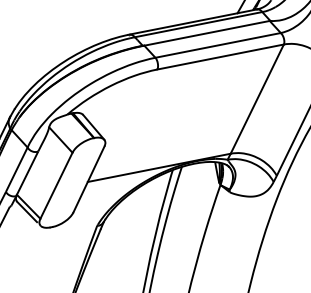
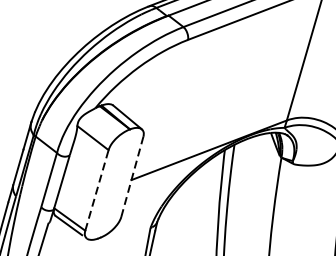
line: (89, 178) -> (132, 175), solid -> dashed
line: (56, 185) -> (96, 190), solid -> dashed

